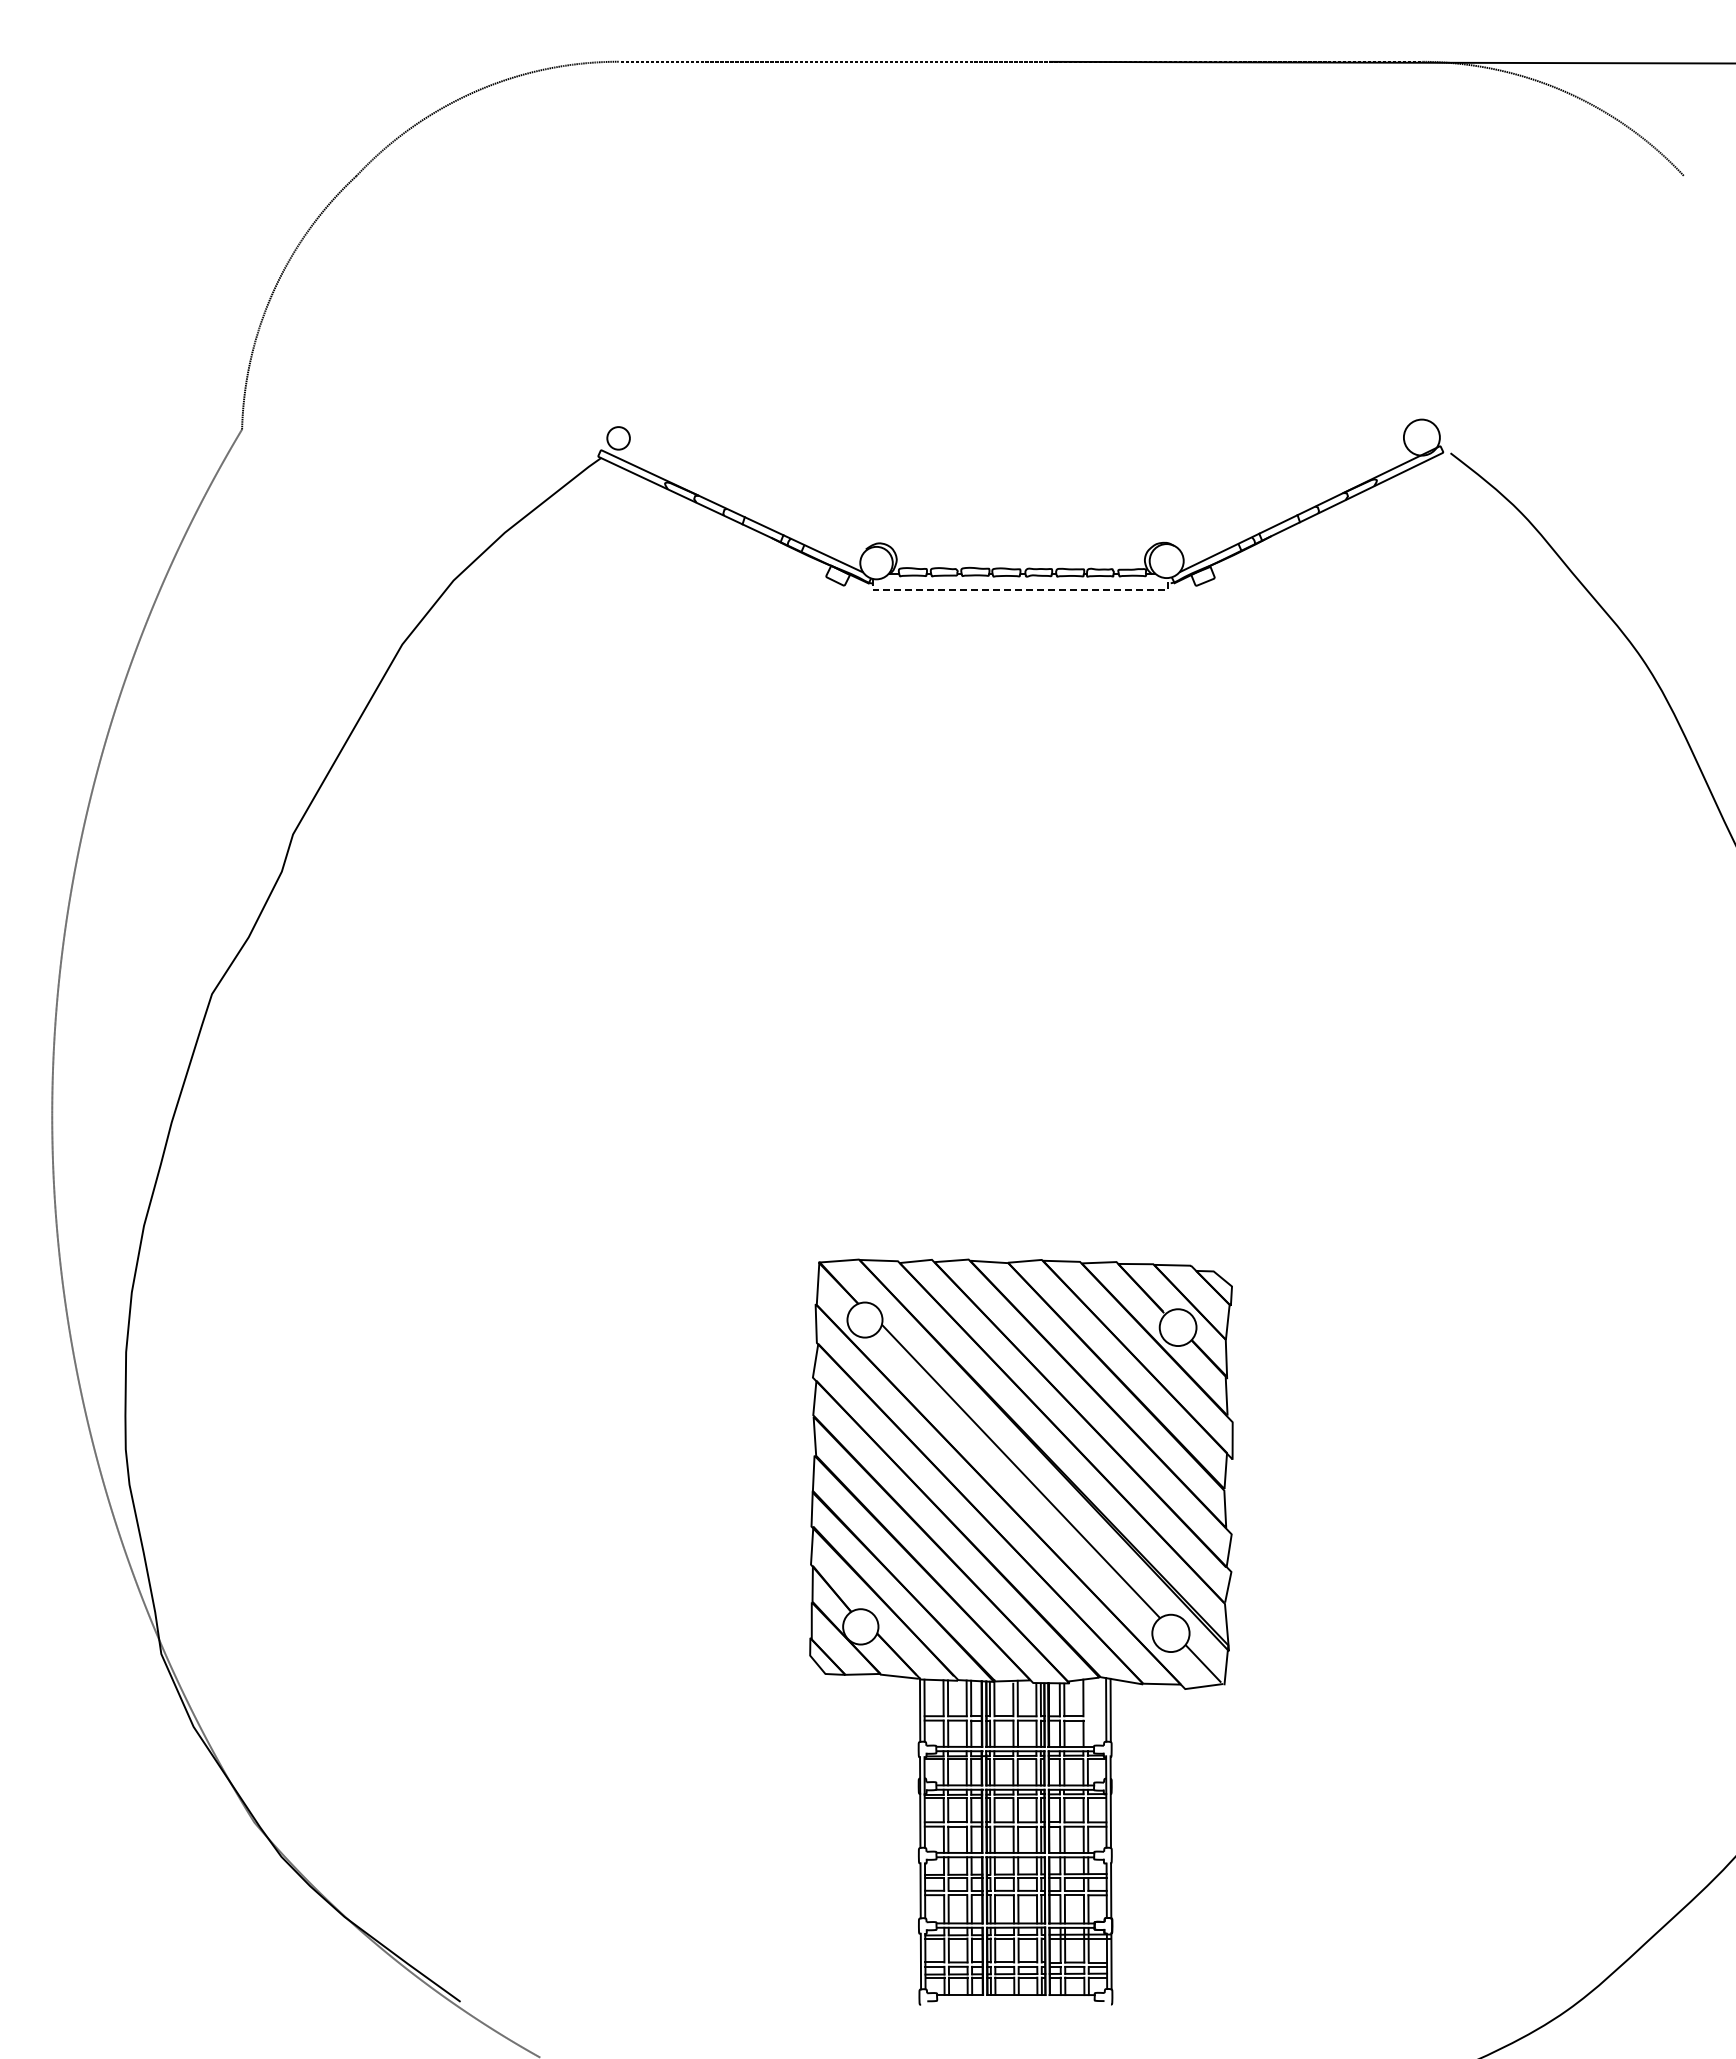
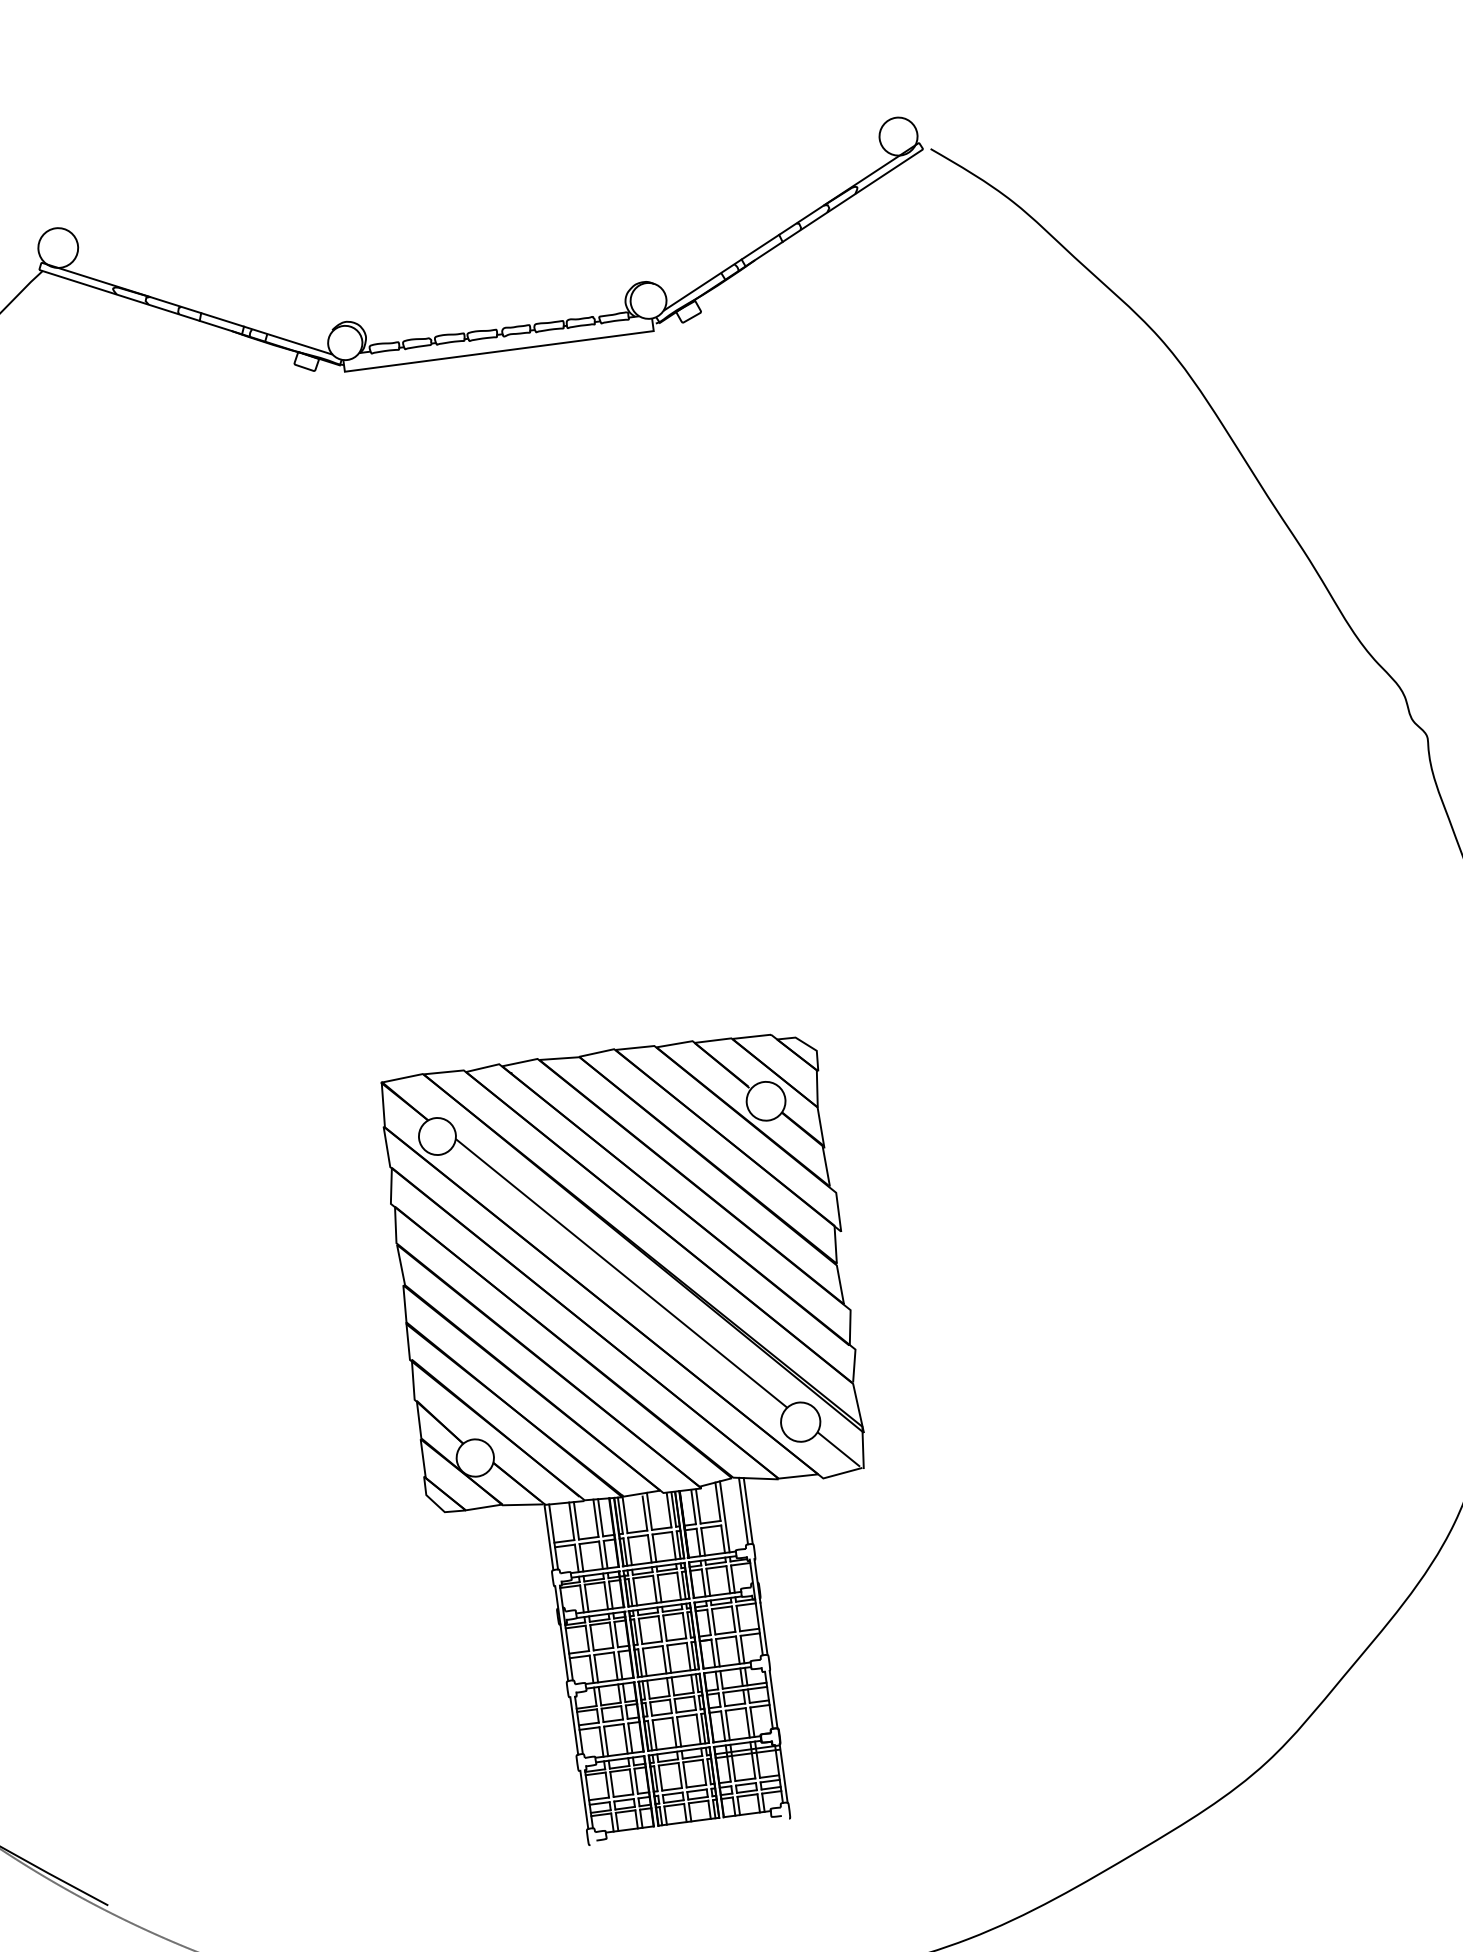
circle: (618, 438) -> (58, 248), size x1.67
line: (1021, 590) -> (500, 351), dashed -> solid
line: (1087, 1712) -> (724, 1516), added

